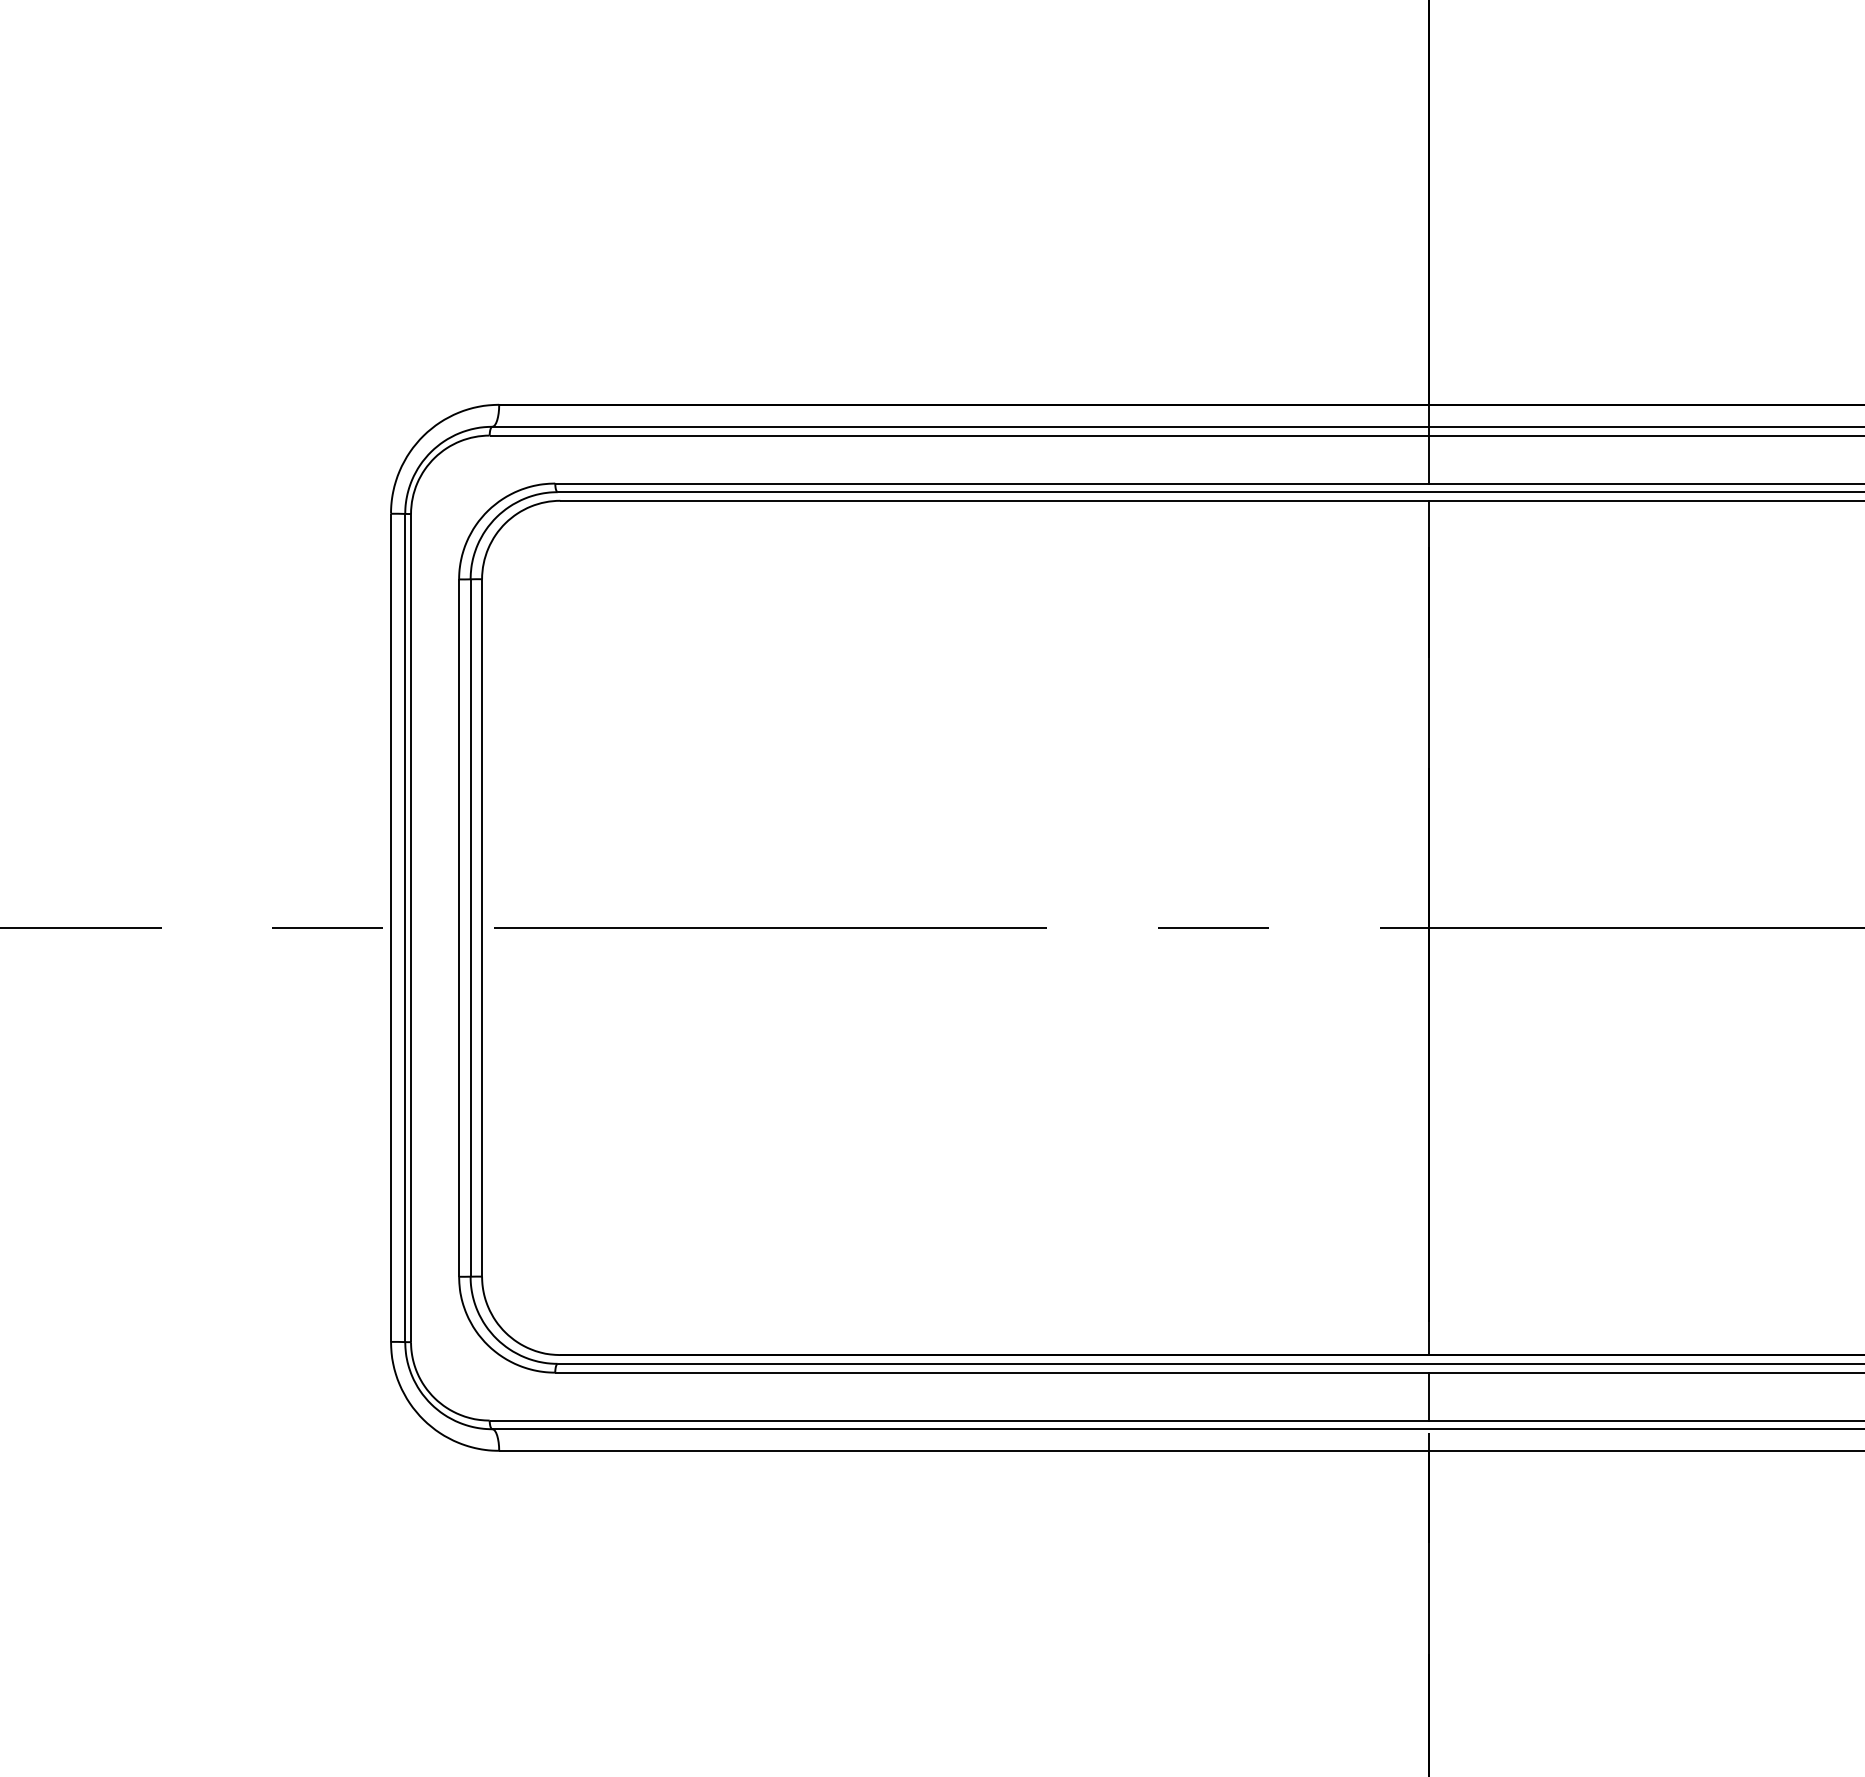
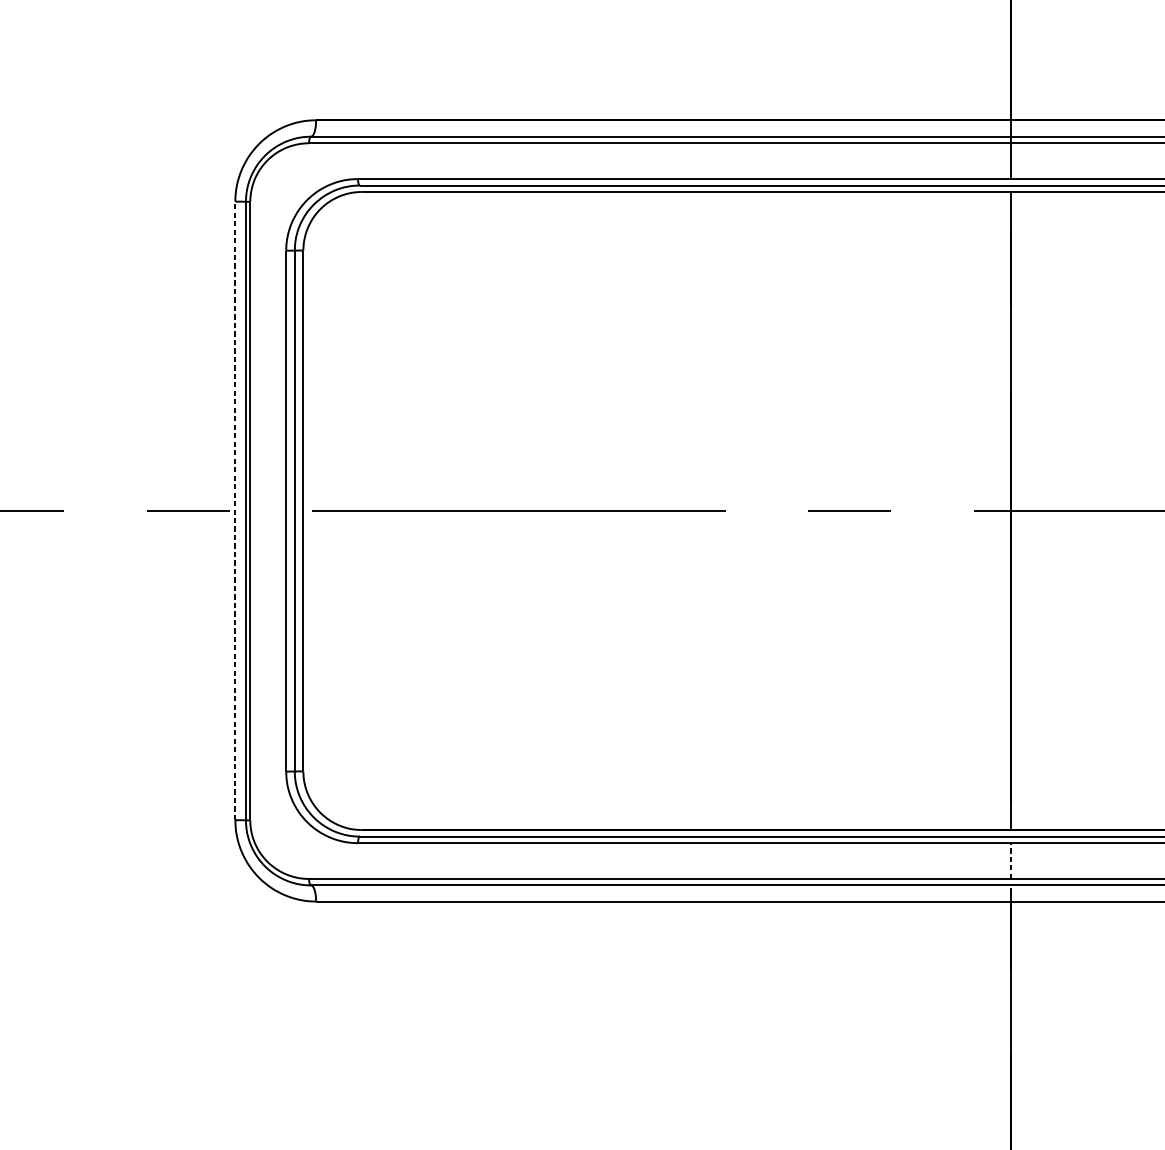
line: (391, 927) -> (235, 510), solid -> dashed
line: (1429, 1396) -> (1010, 860), solid -> dashed

